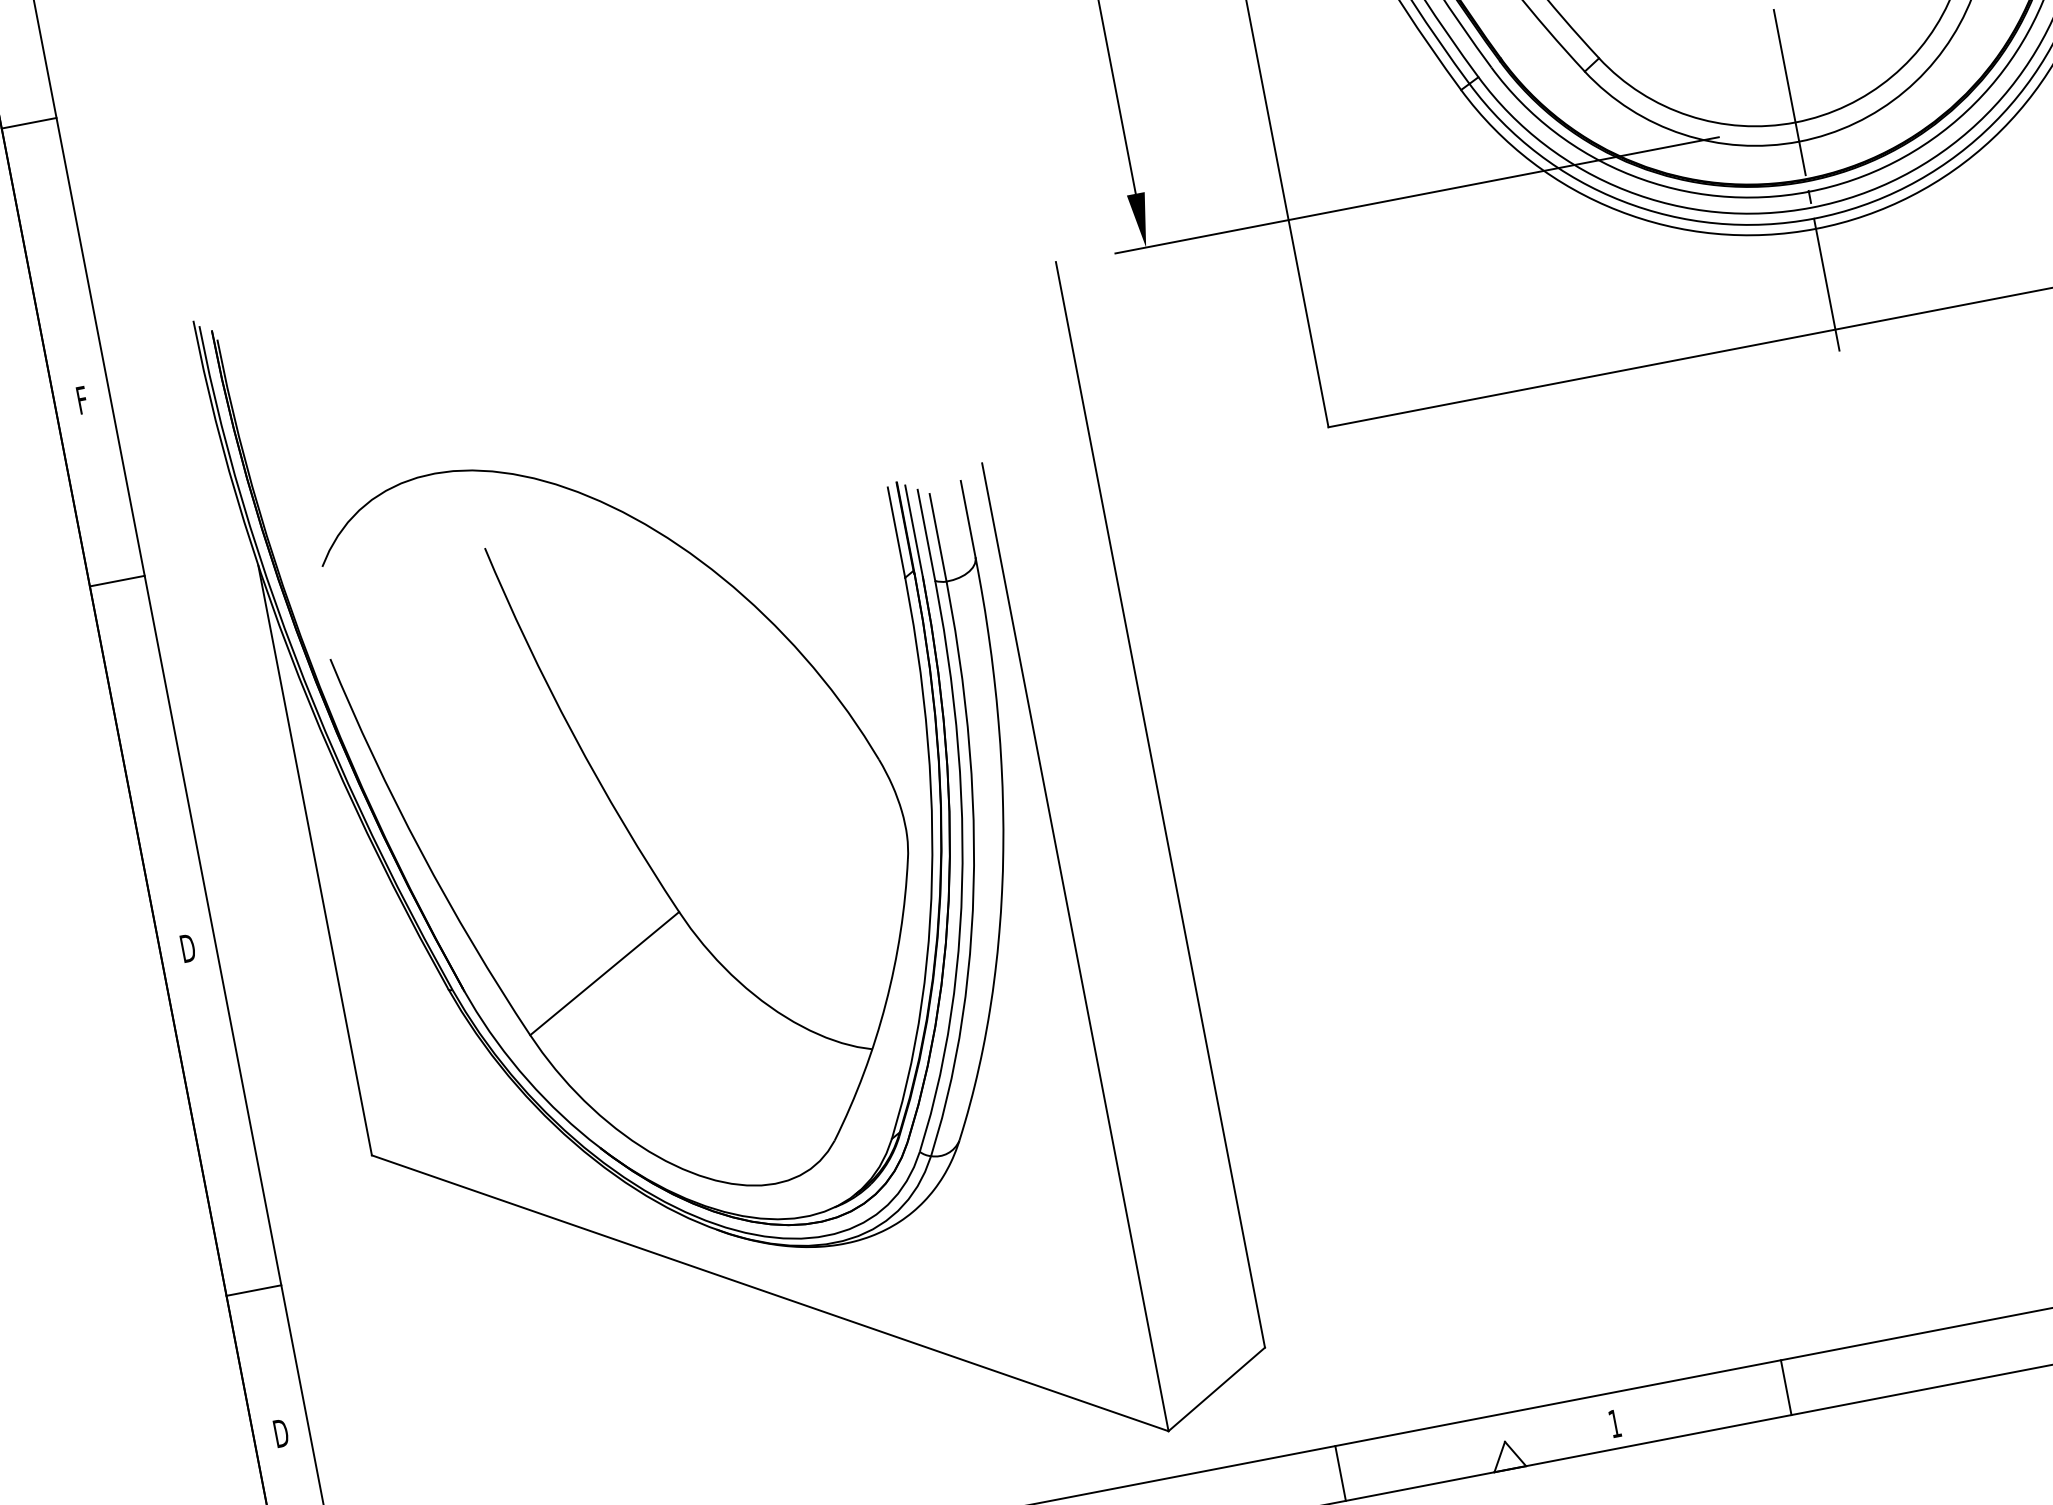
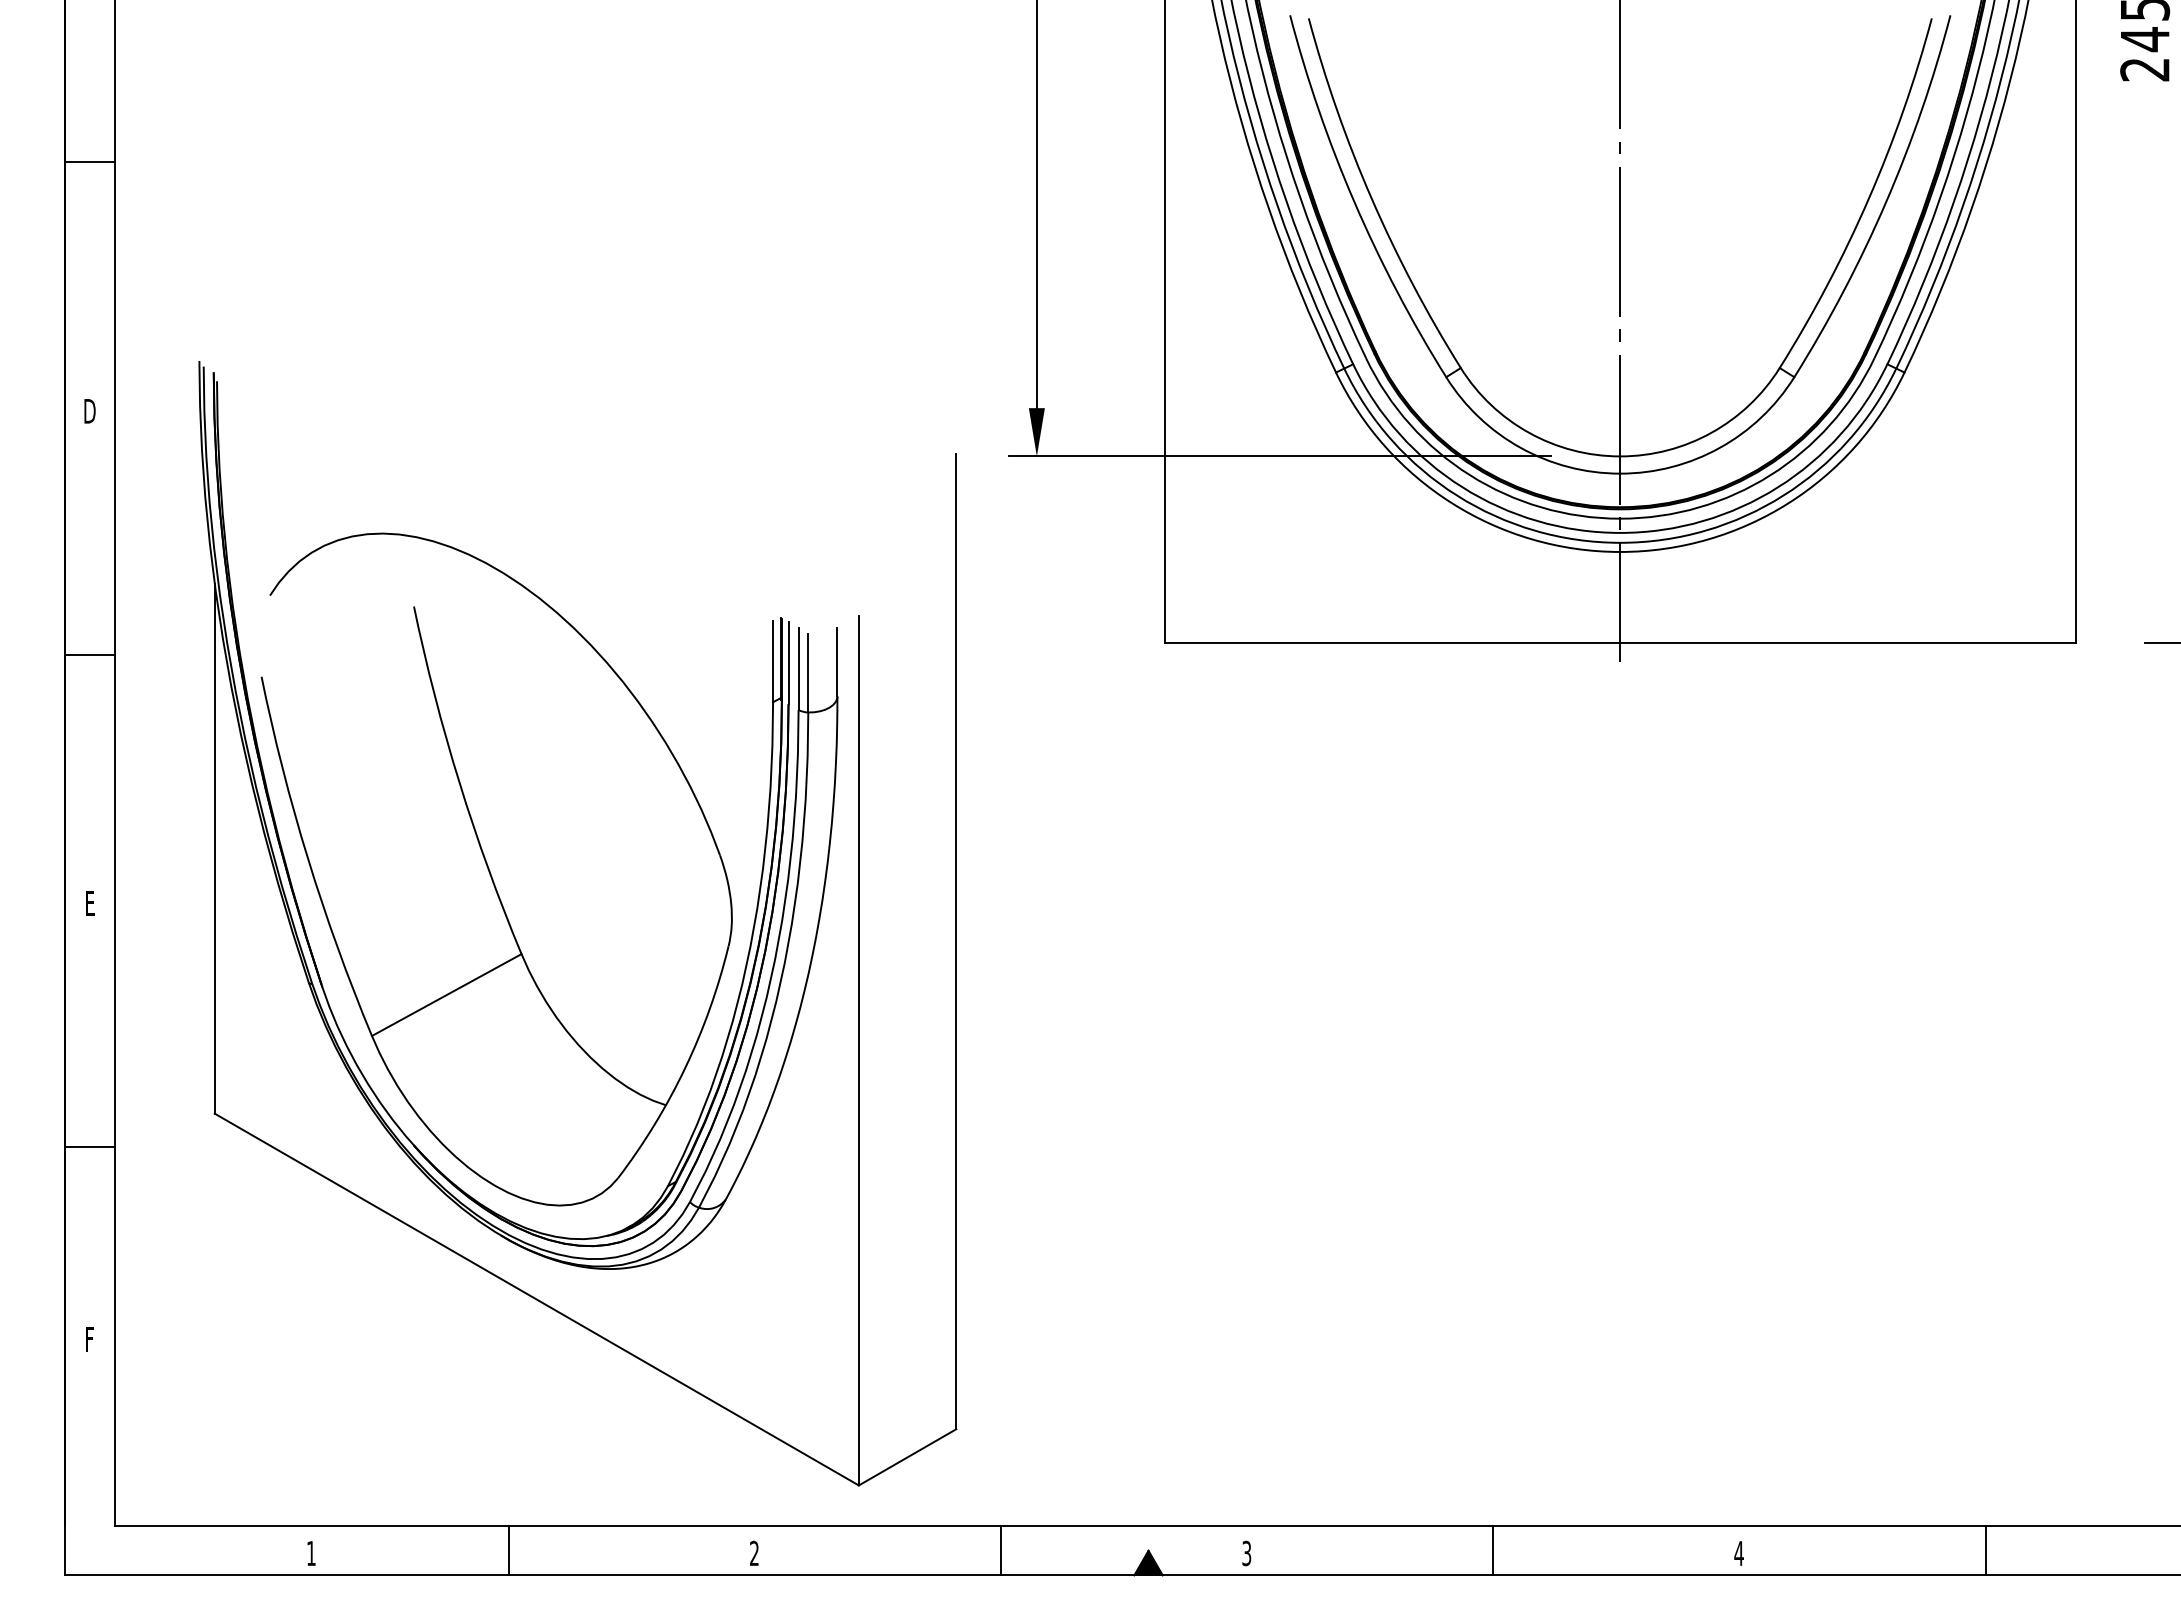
text: (81, 400) -> (89, 411), F -> D
line: (116, 580) -> (89, 654), moved
text: (187, 948) -> (89, 903), D -> E
line: (253, 1291) -> (89, 1147), moved
line: (1786, 1387) -> (1493, 1550), moved
text: (1614, 1423) -> (1246, 1553), 1 -> 3
text: (280, 1433) -> (89, 1339), D -> F
fill: (1507, 1454) -> (1148, 1562), added

